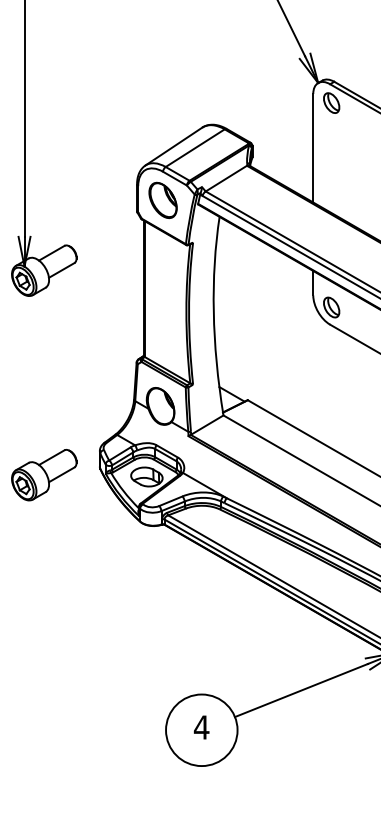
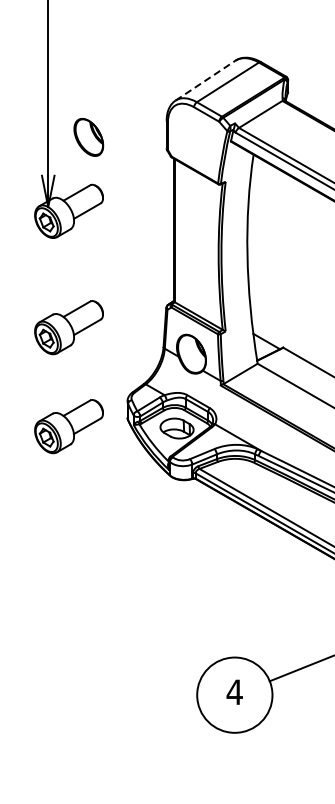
line: (174, 146) -> (206, 80), solid -> dashed
part: (162, 200) -> (88, 137), moved
part: (44, 381) -> (69, 328), added

